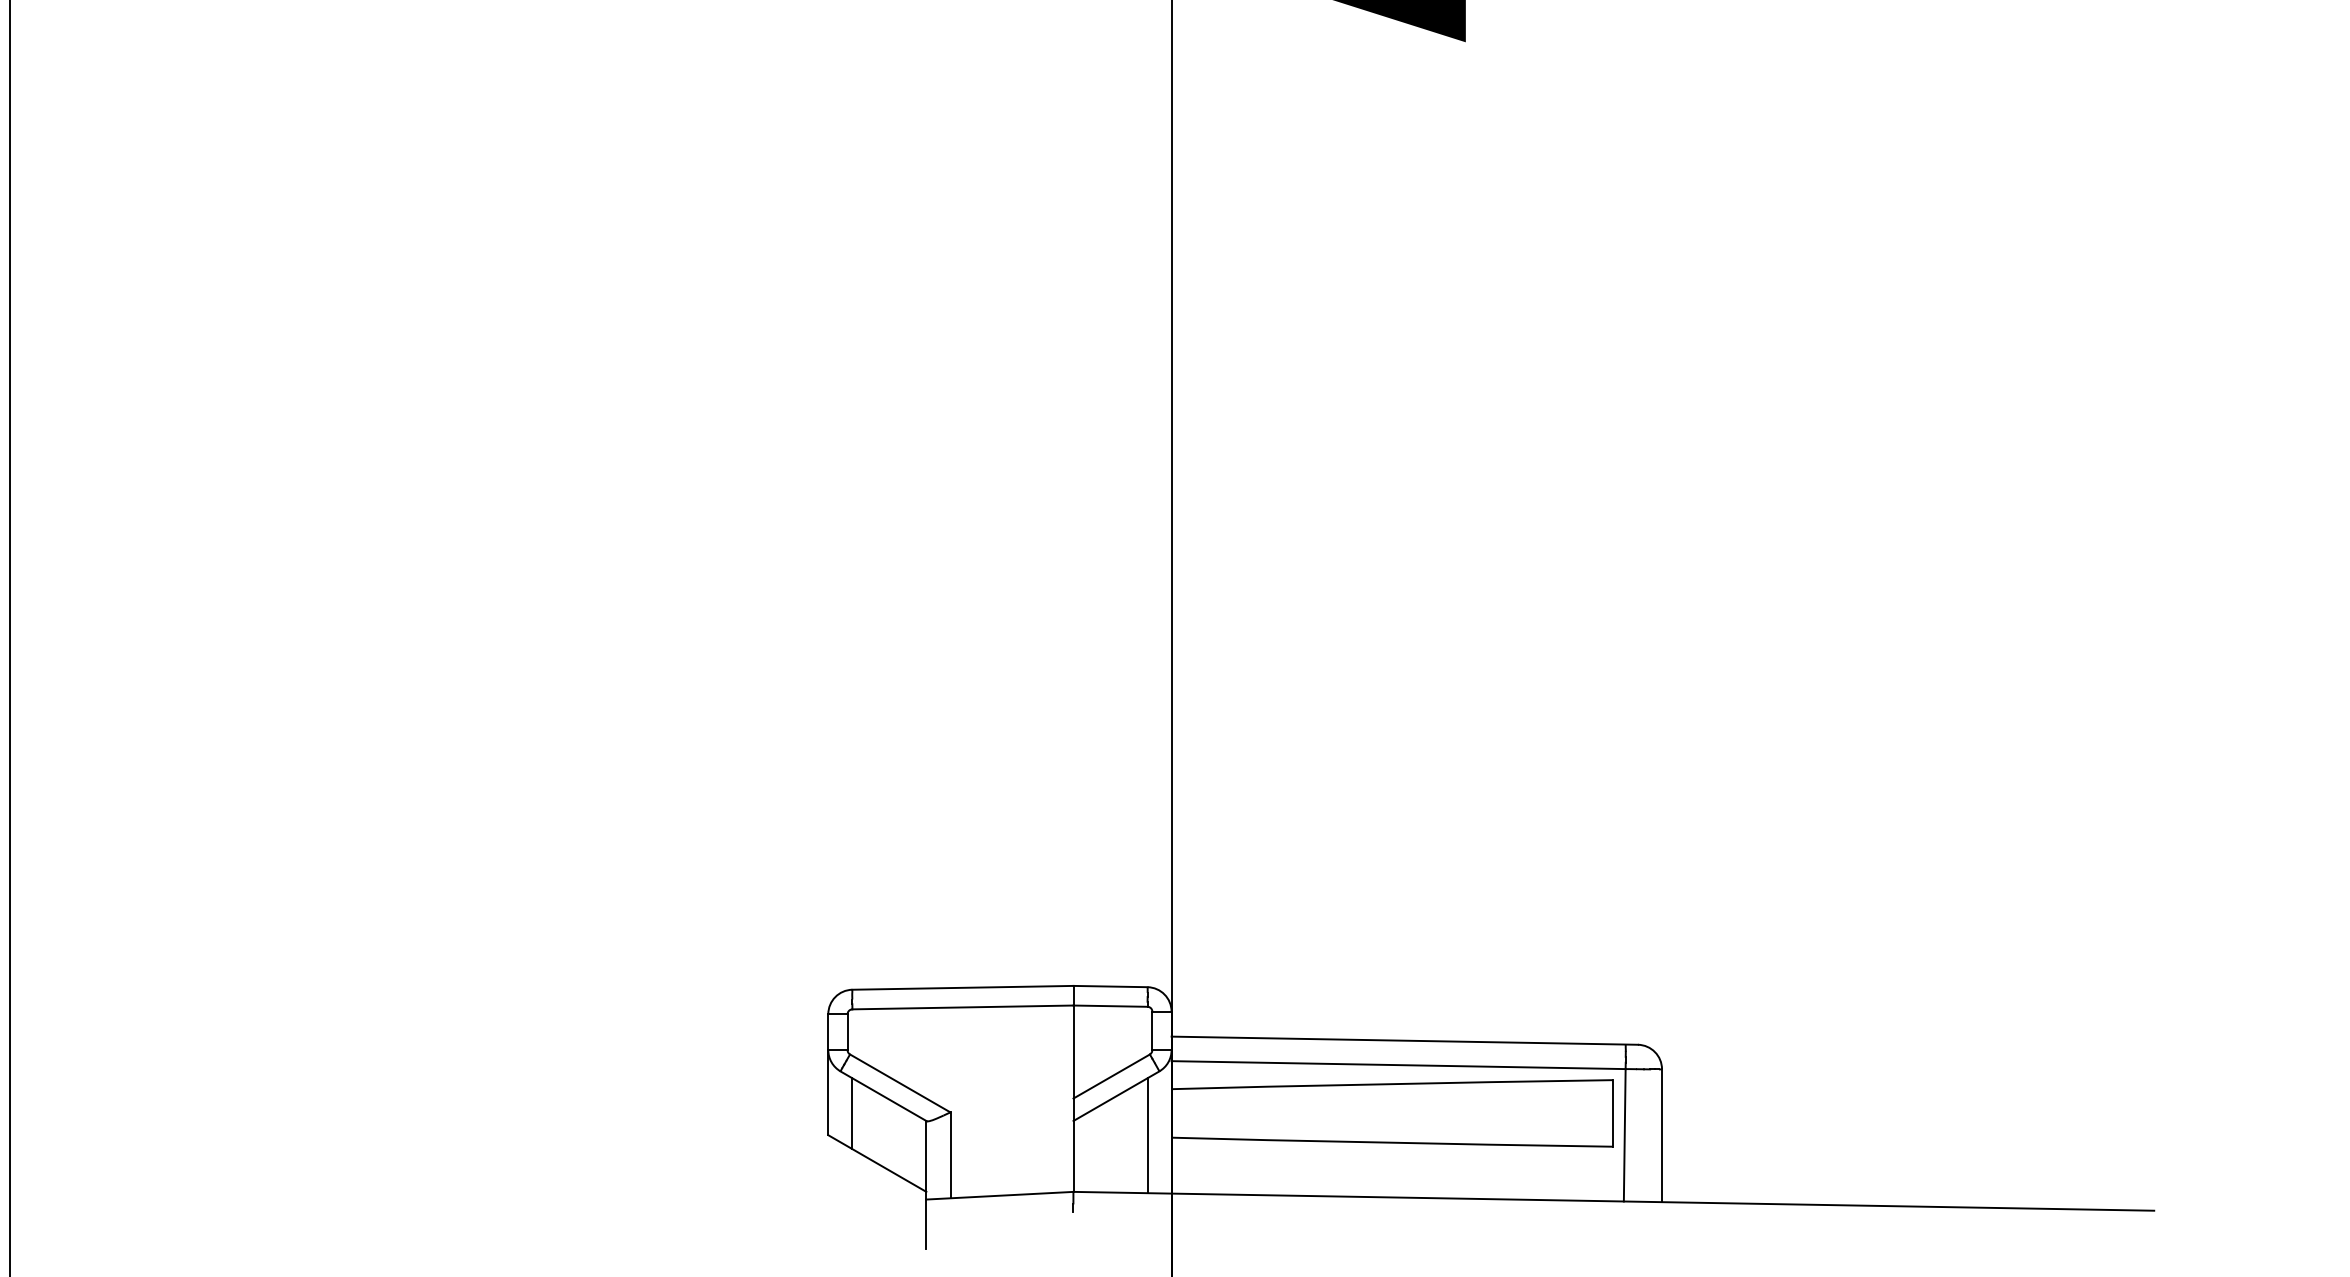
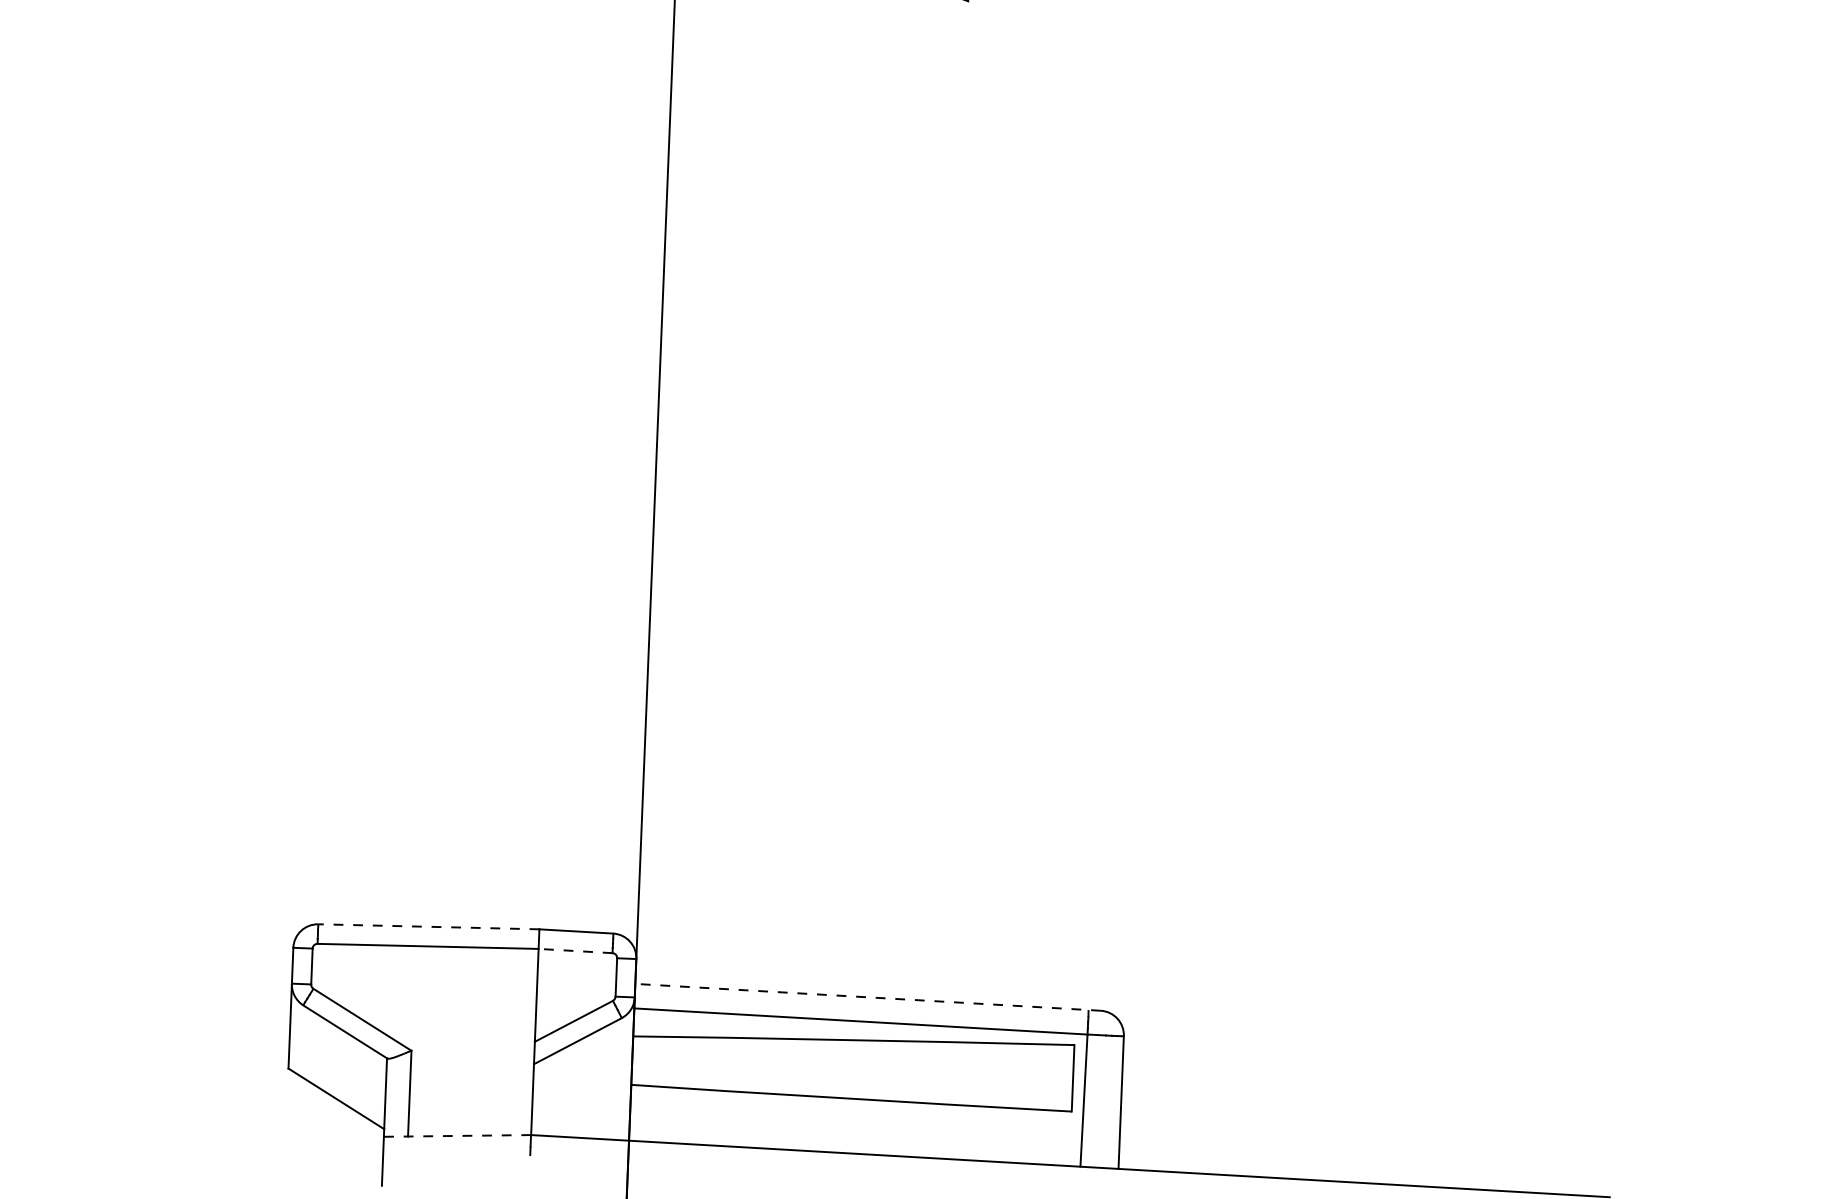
line: (962, 987) -> (428, 926), solid -> dashed
line: (1110, 1006) -> (575, 951), solid -> dashed
line: (1404, 1040) -> (867, 997), solid -> dashed
line: (852, 1113) -> (313, 1047), removed
line: (1147, 1135) -> (607, 1081), removed
line: (999, 1195) -> (457, 1135), solid -> dashed

